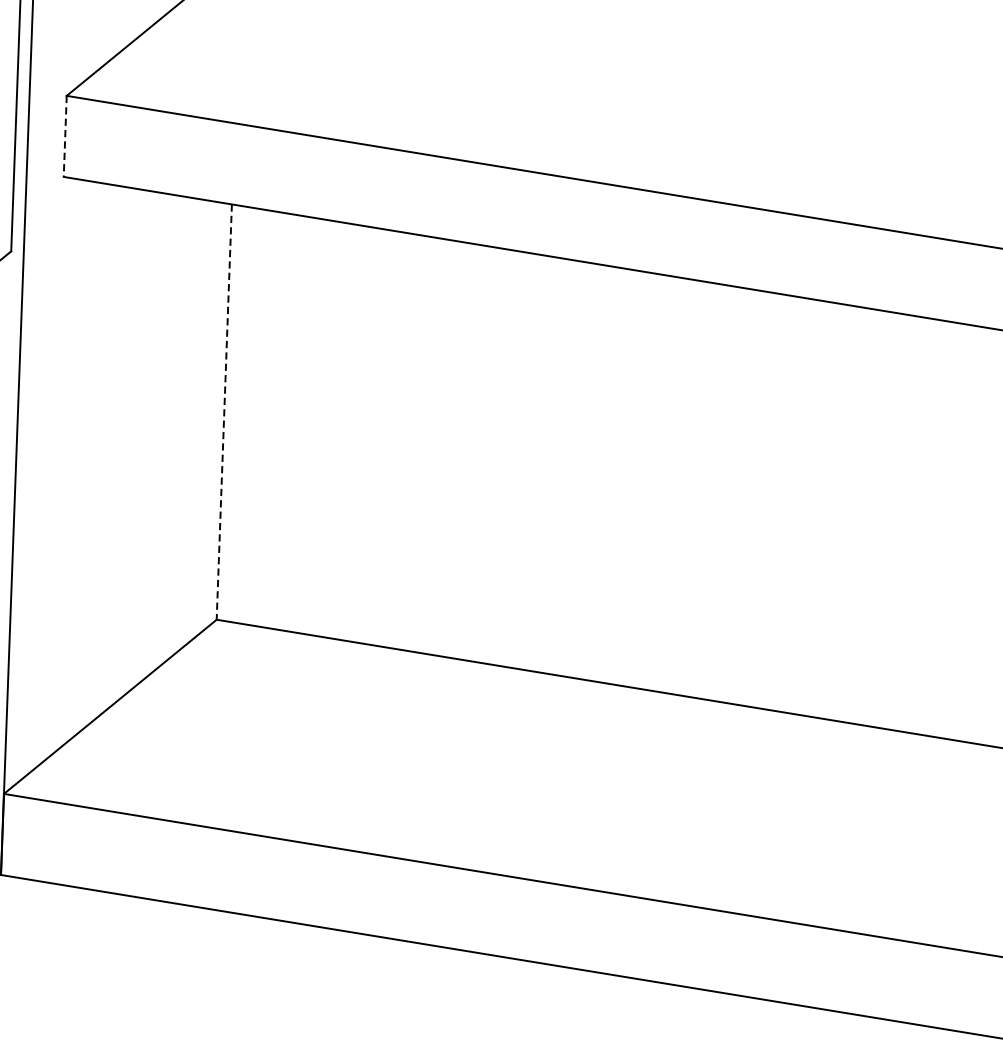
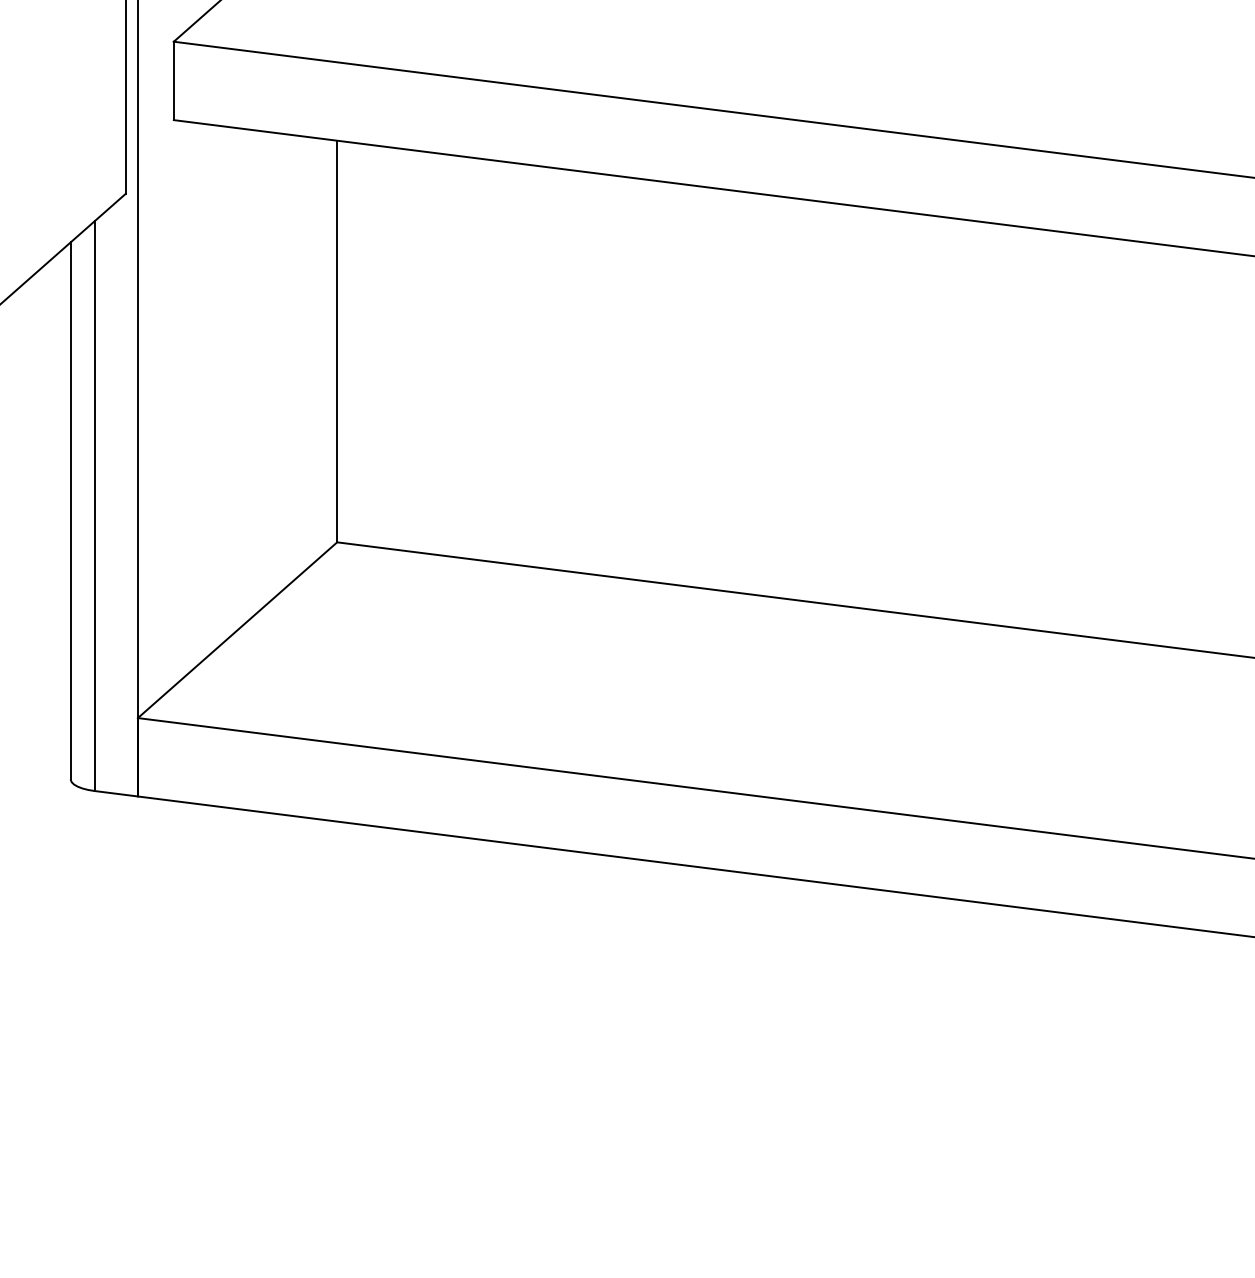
line: (64, 136) -> (173, 81), dashed -> solid
line: (224, 412) -> (337, 341), dashed -> solid

